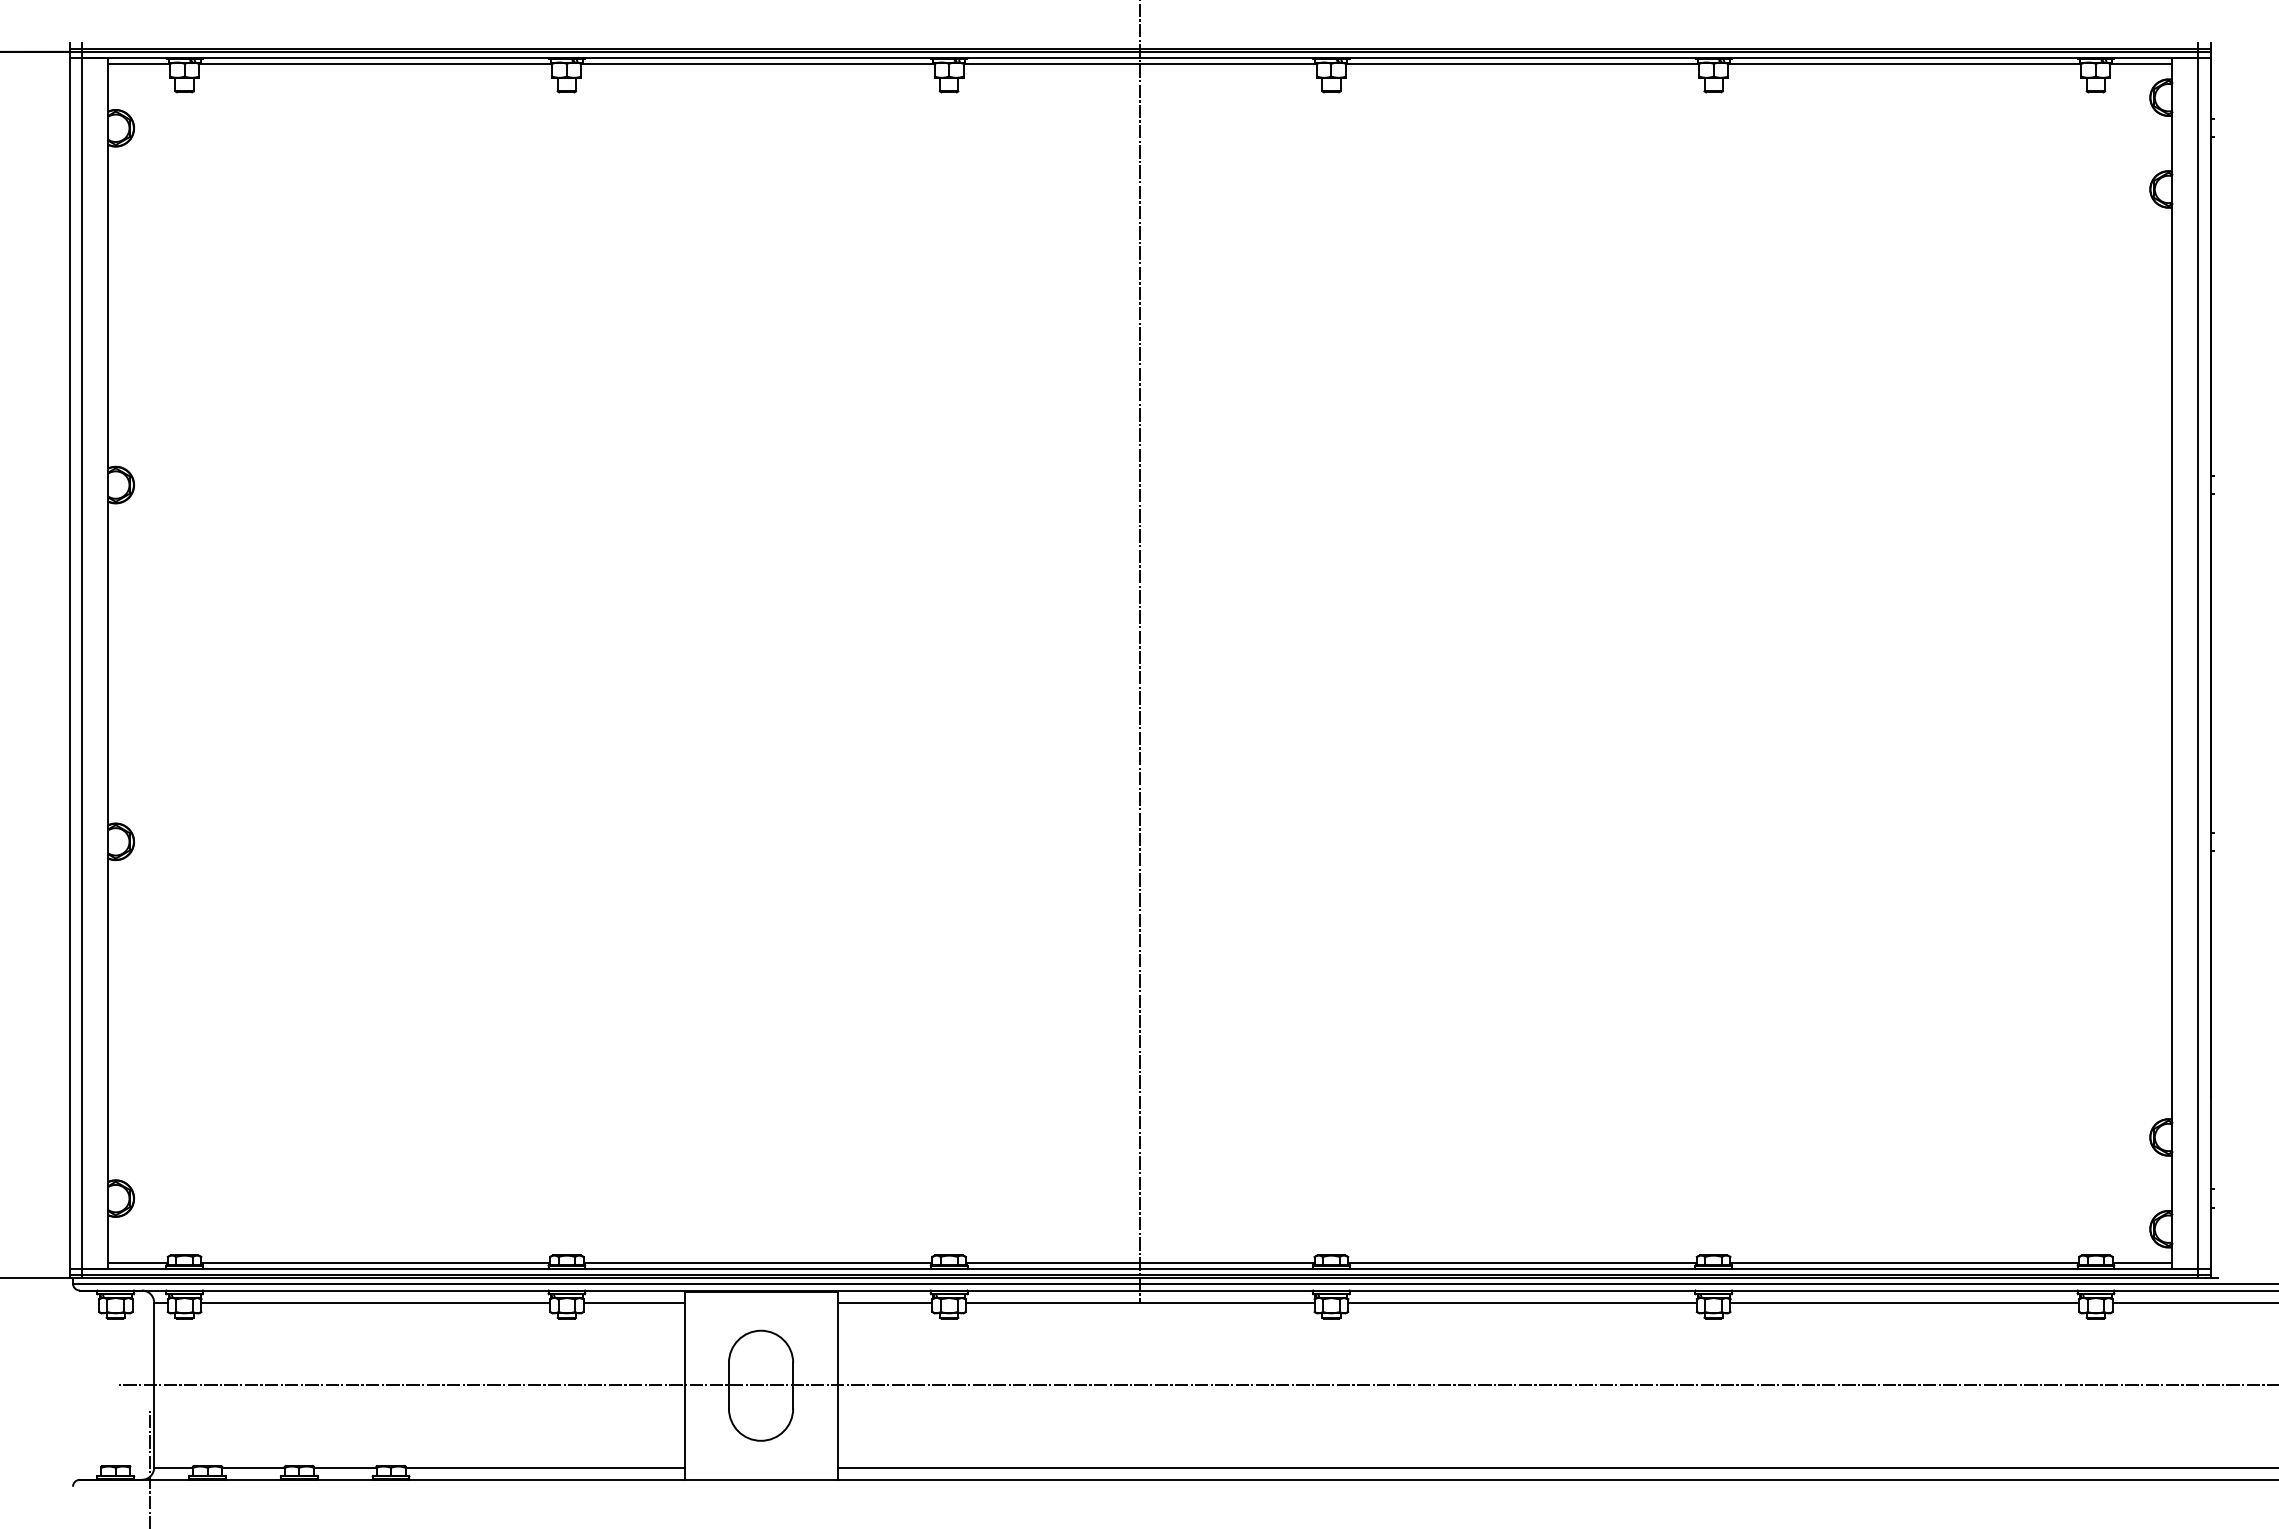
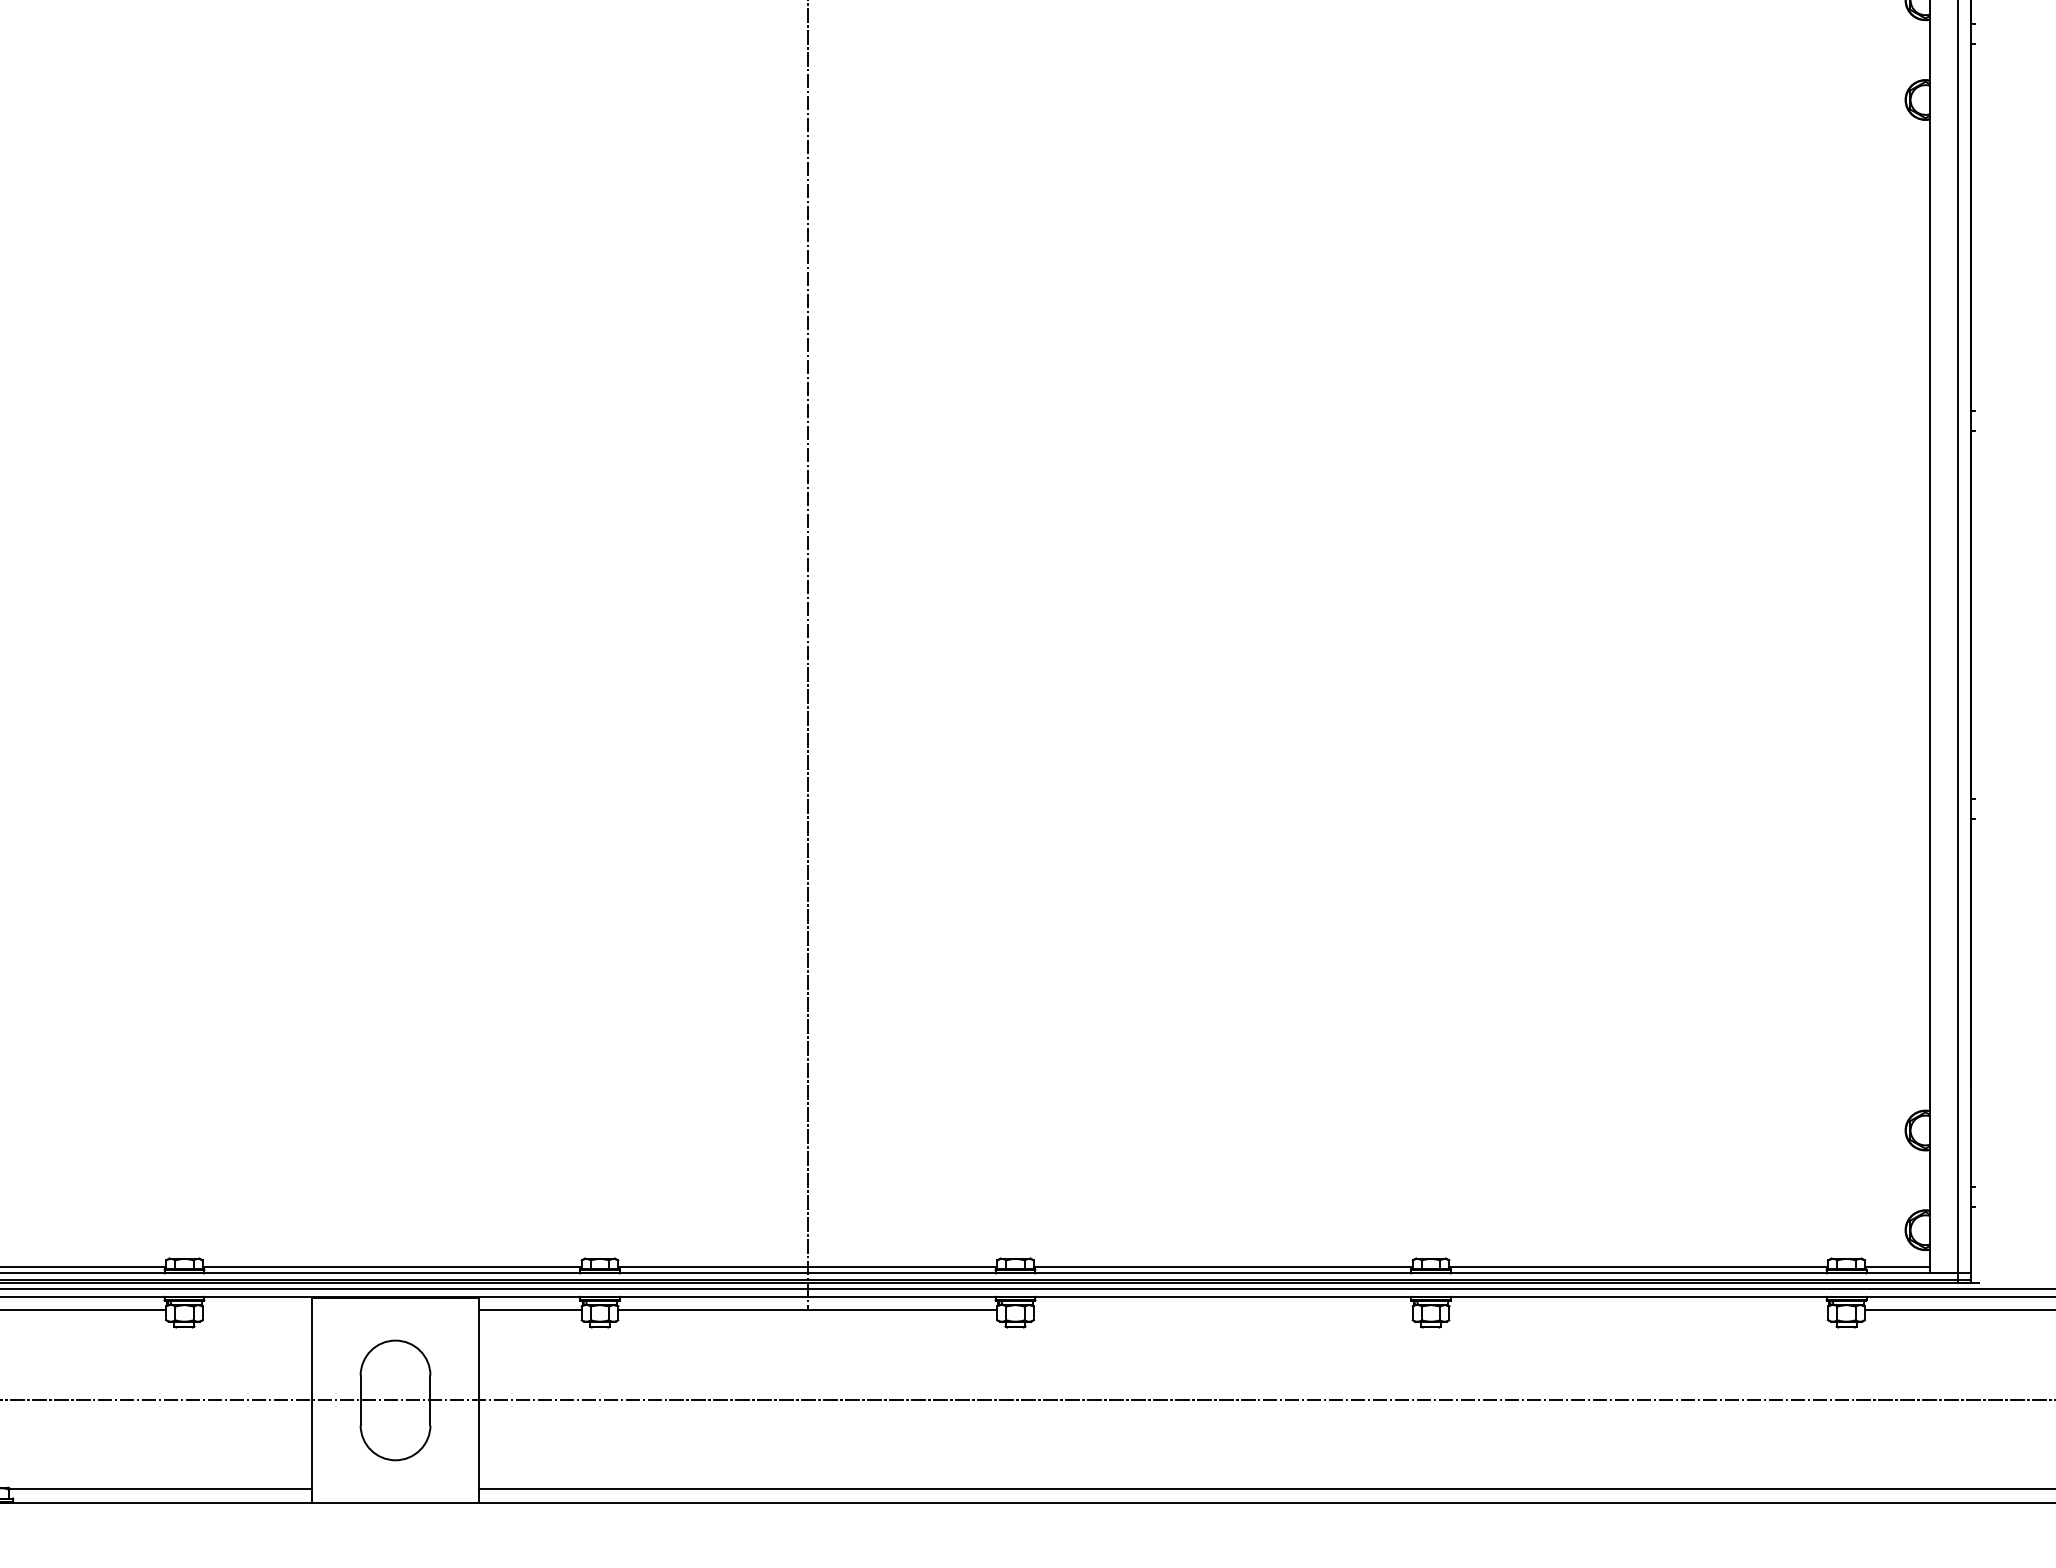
line: (633, 1302) -> (256, 1309), removed
line: (1522, 1302) -> (1223, 1309), removed
line: (1904, 1302) -> (1638, 1309), removed

